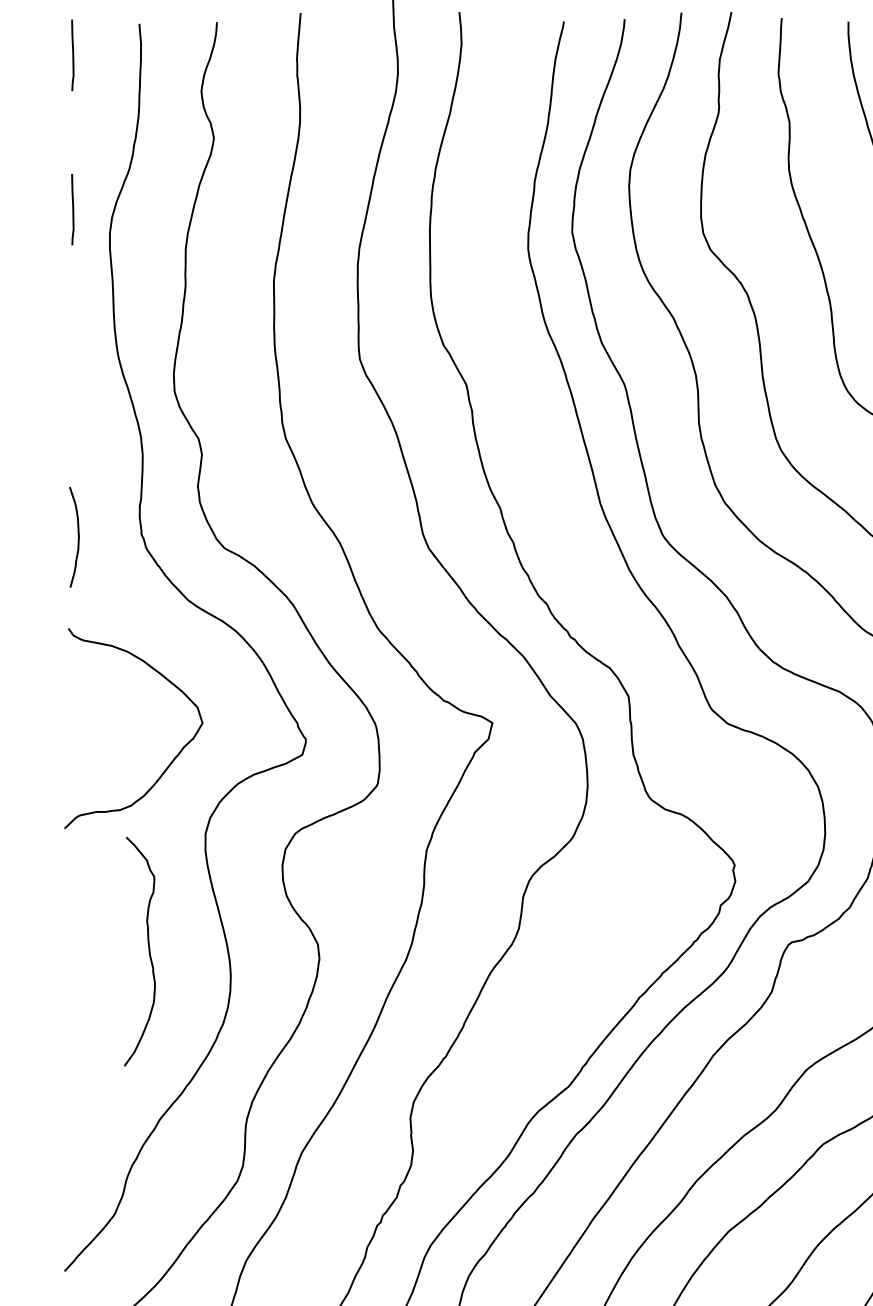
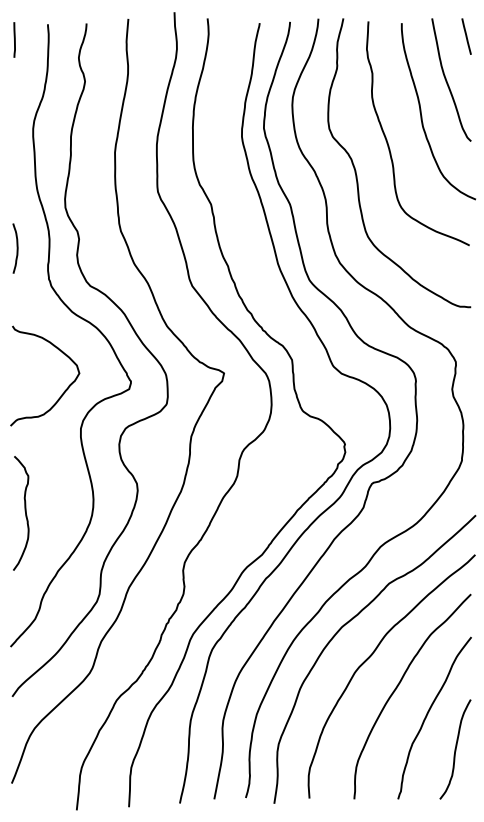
line: (72, 208) -> (14, 116), removed
curve: (76, 537) -> (16, 248), moved
curve: (146, 947) -> (24, 511), moved

